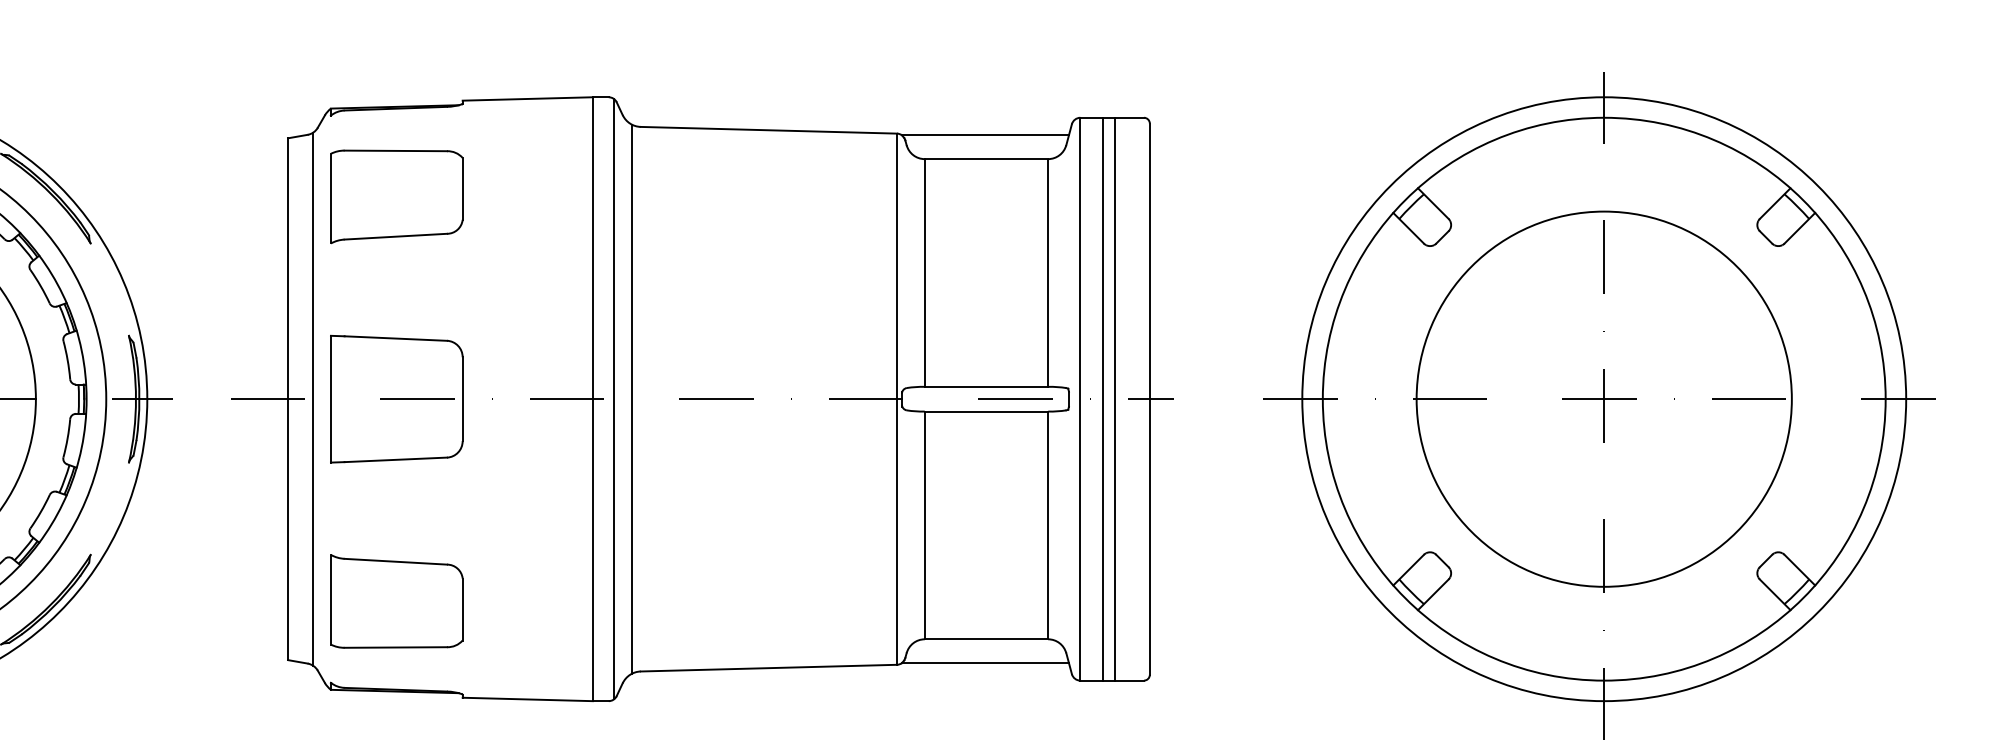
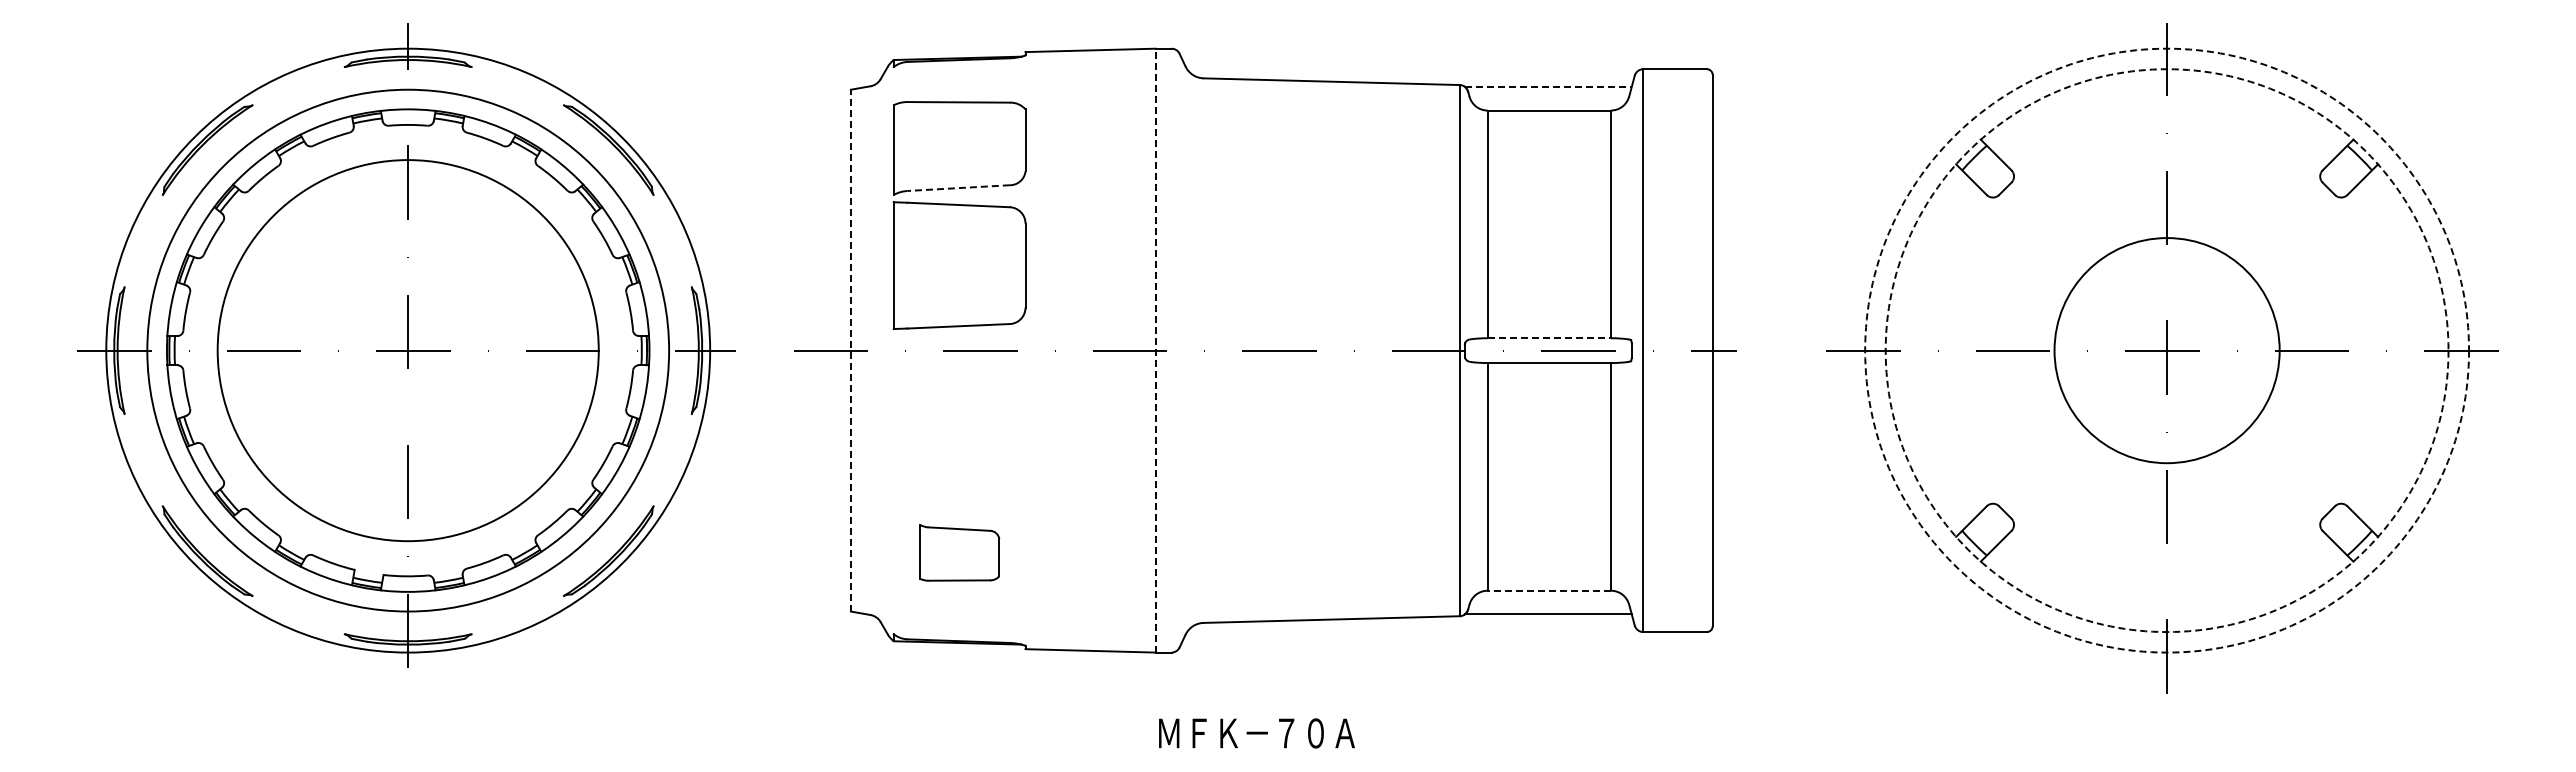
line: (985, 135) -> (1548, 86), solid -> dashed
line: (395, 237) -> (958, 188), solid -> dashed
line: (986, 387) -> (1549, 338), solid -> dashed
line: (287, 399) -> (850, 350), solid -> dashed
line: (312, 399) -> (875, 350), removed
part: (396, 399) -> (959, 265), moved
line: (592, 399) -> (1155, 350), solid -> dashed
line: (614, 399) -> (1177, 350), removed
line: (632, 399) -> (1195, 350), removed
line: (1102, 399) -> (1665, 350), removed
line: (1114, 399) -> (1677, 350), removed
circle: (1603, 399) -> (2166, 350), size x0.6
circle: (1603, 399) -> (2166, 350), solid -> dashed
circle: (1604, 399) -> (2167, 350), solid -> dashed
part: (396, 601) -> (959, 552), size x0.6
line: (986, 639) -> (1549, 590), solid -> dashed

